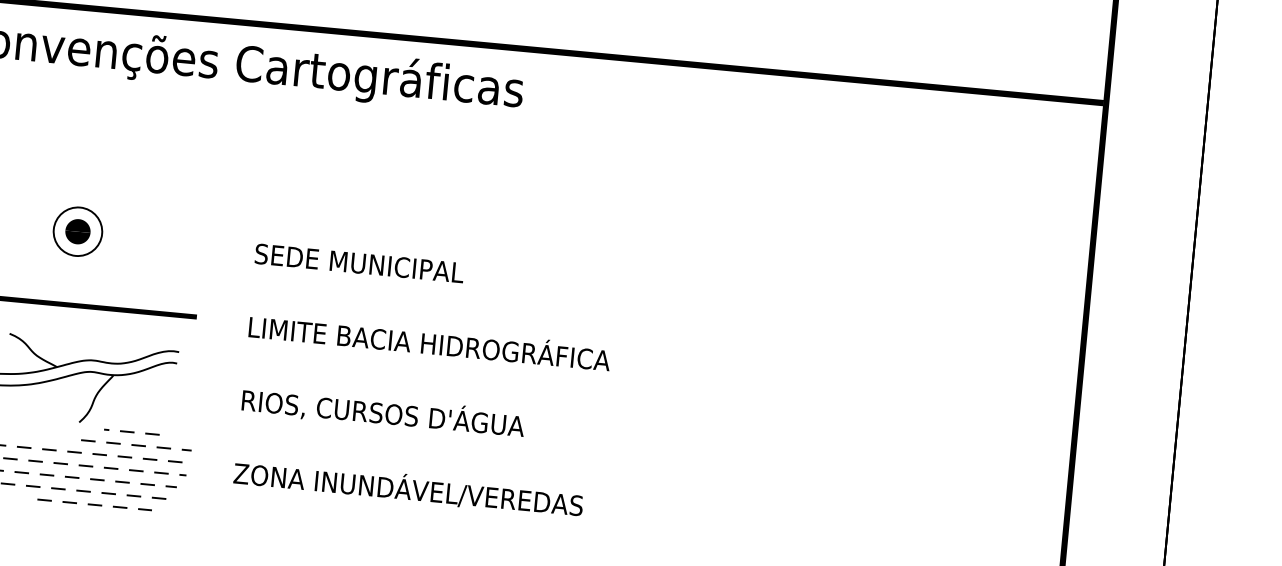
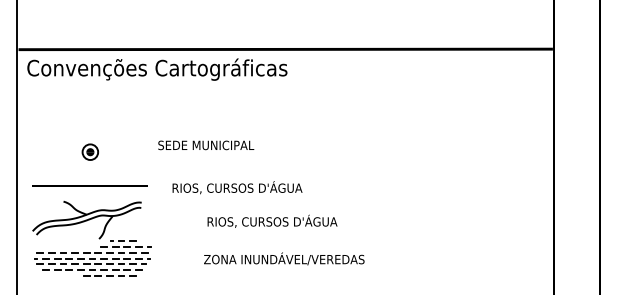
part: (78, 232) -> (90, 152), size x0.7
text: (360, 263) -> (206, 145), moved
text: (429, 342) -> (255, 187), LIMITE BACIA HIDROGRÁFICA -> RIOS, CURSOS D'ÁGUA
text: (383, 410) -> (272, 220), moved
text: (409, 487) -> (284, 258), moved

